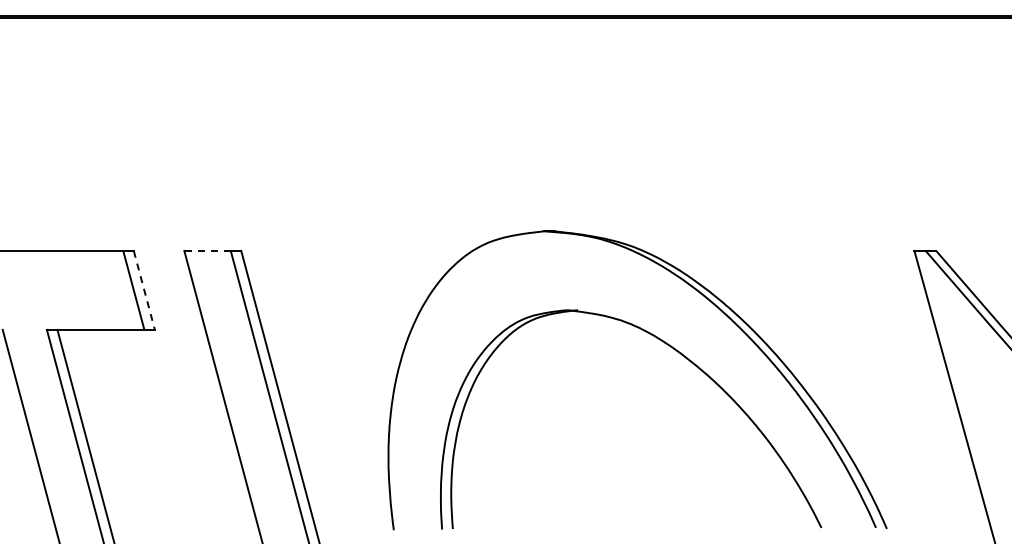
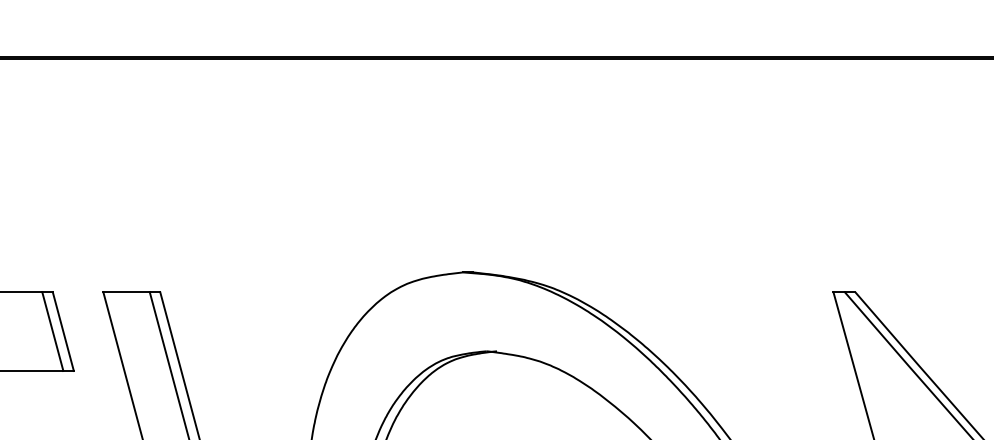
line: (207, 250) -> (126, 291), dashed -> solid
line: (144, 290) -> (63, 331), dashed -> solid

